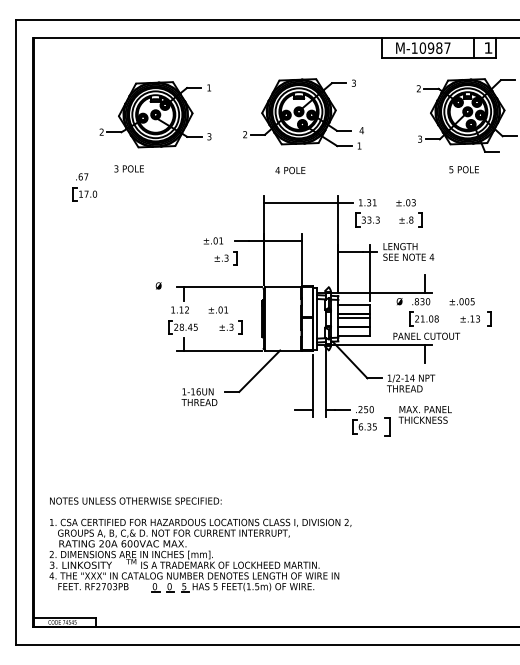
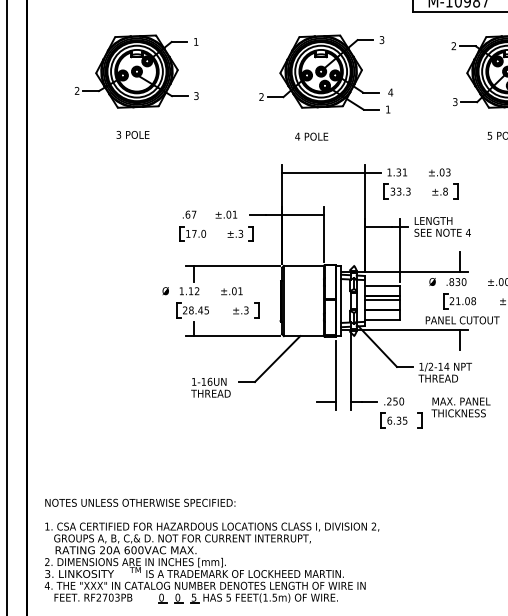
part: (155, 114) -> (136, 71), moved
part: (84, 187) -> (192, 226), moved
text: (158, 285) -> (165, 290), moved
part: (387, 426) -> (419, 420), size x0.71

